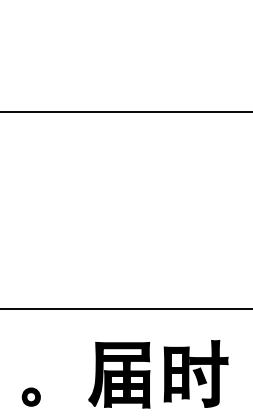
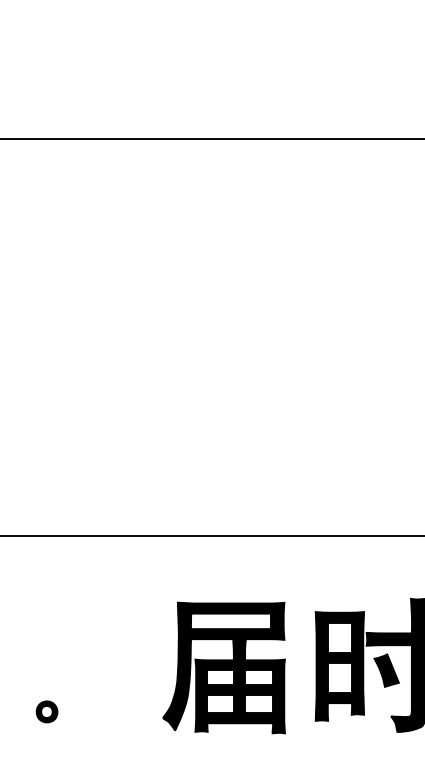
part: (30, 396) -> (45, 710), size x0.6

